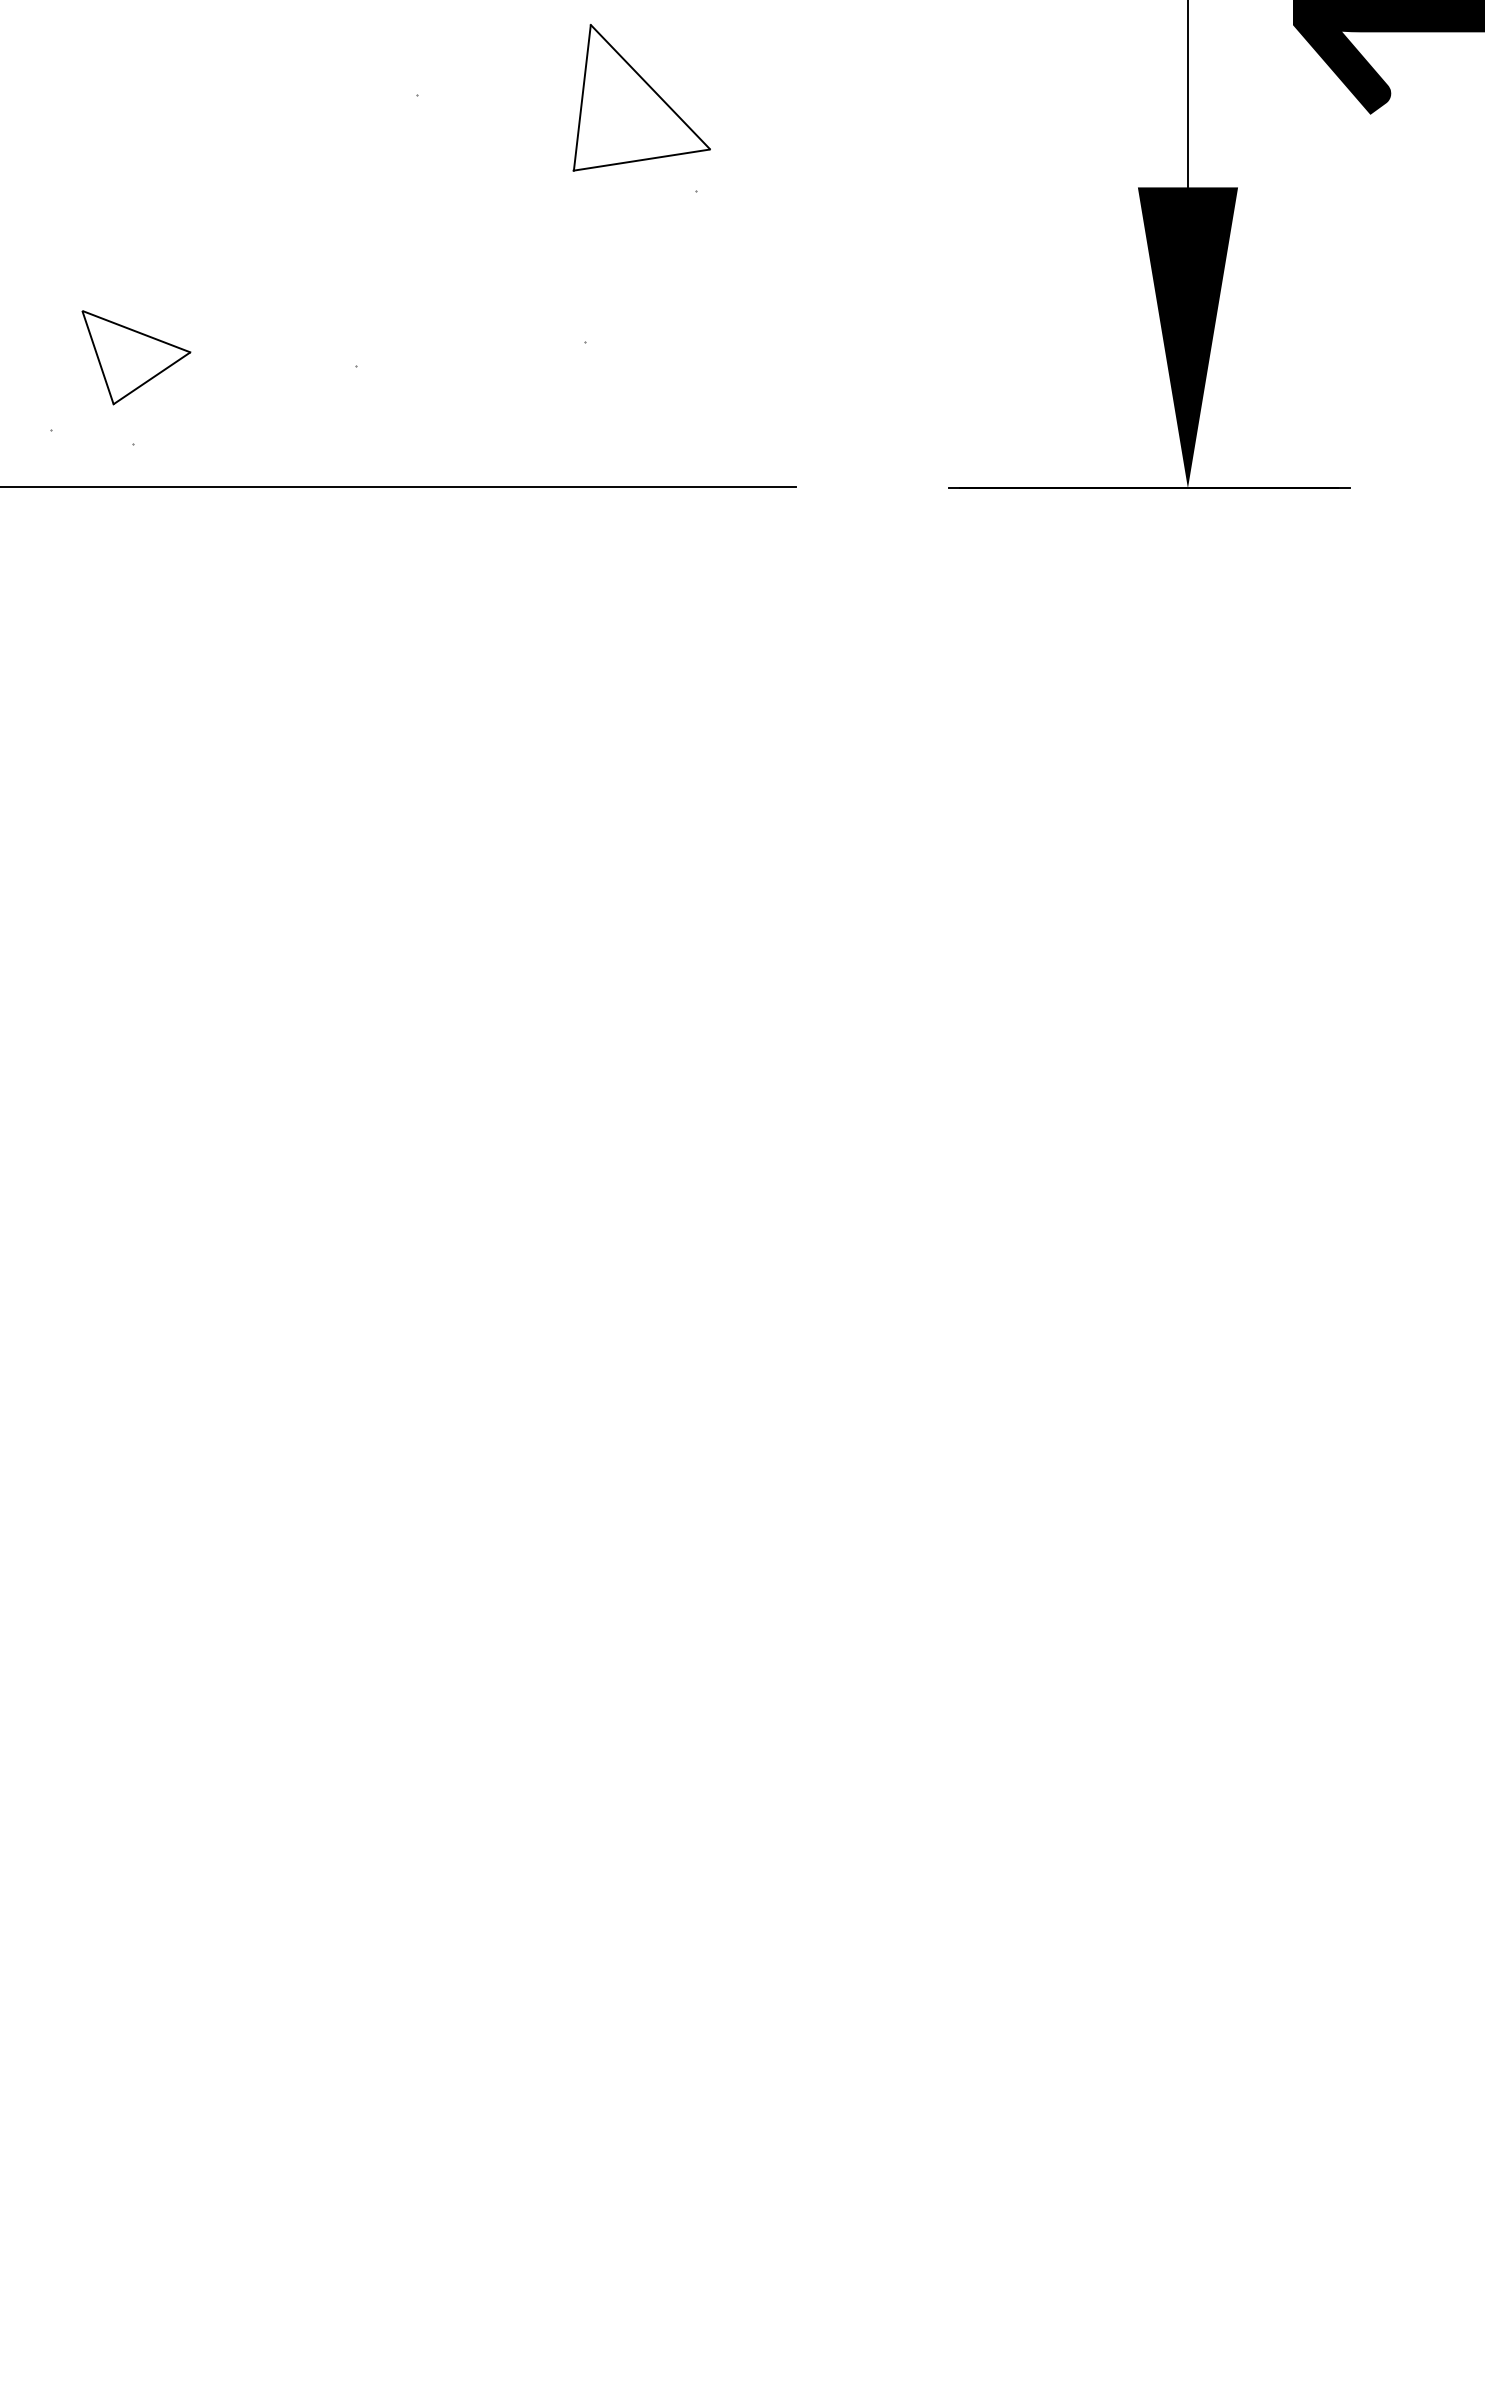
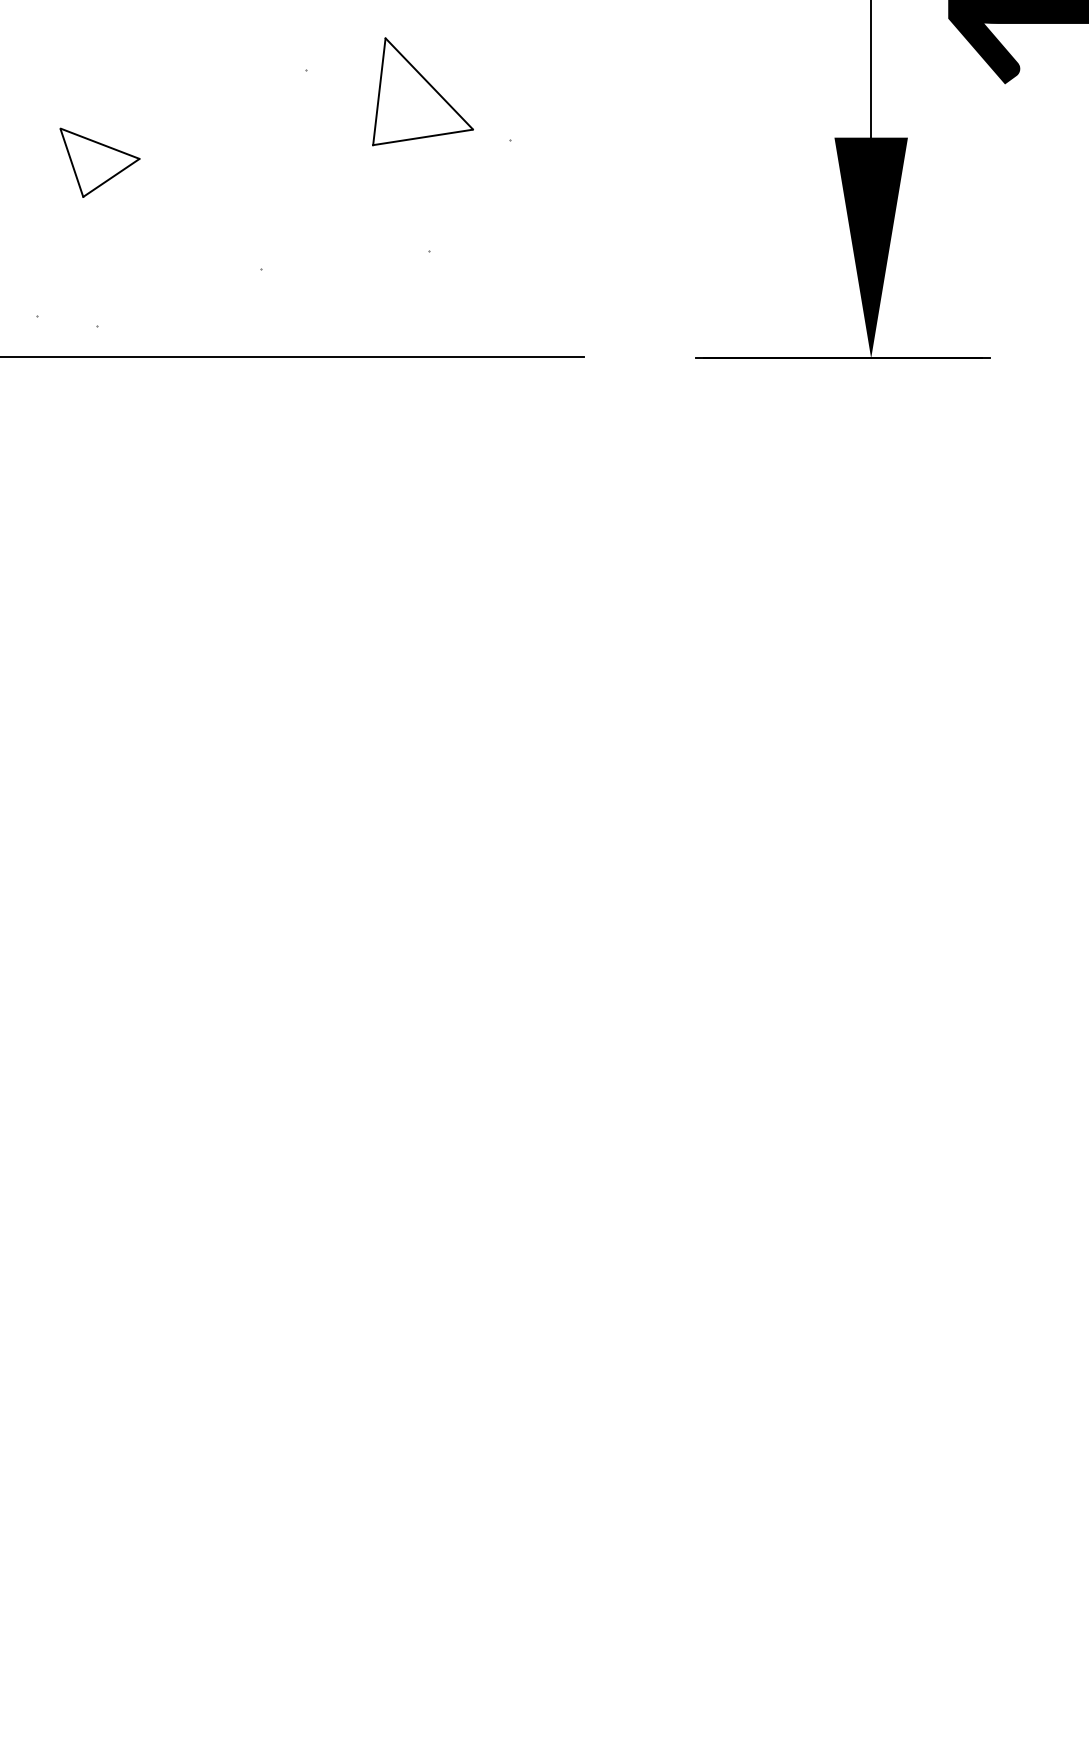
part: (641, 97) -> (422, 91), moved
part: (136, 357) -> (100, 162), moved

